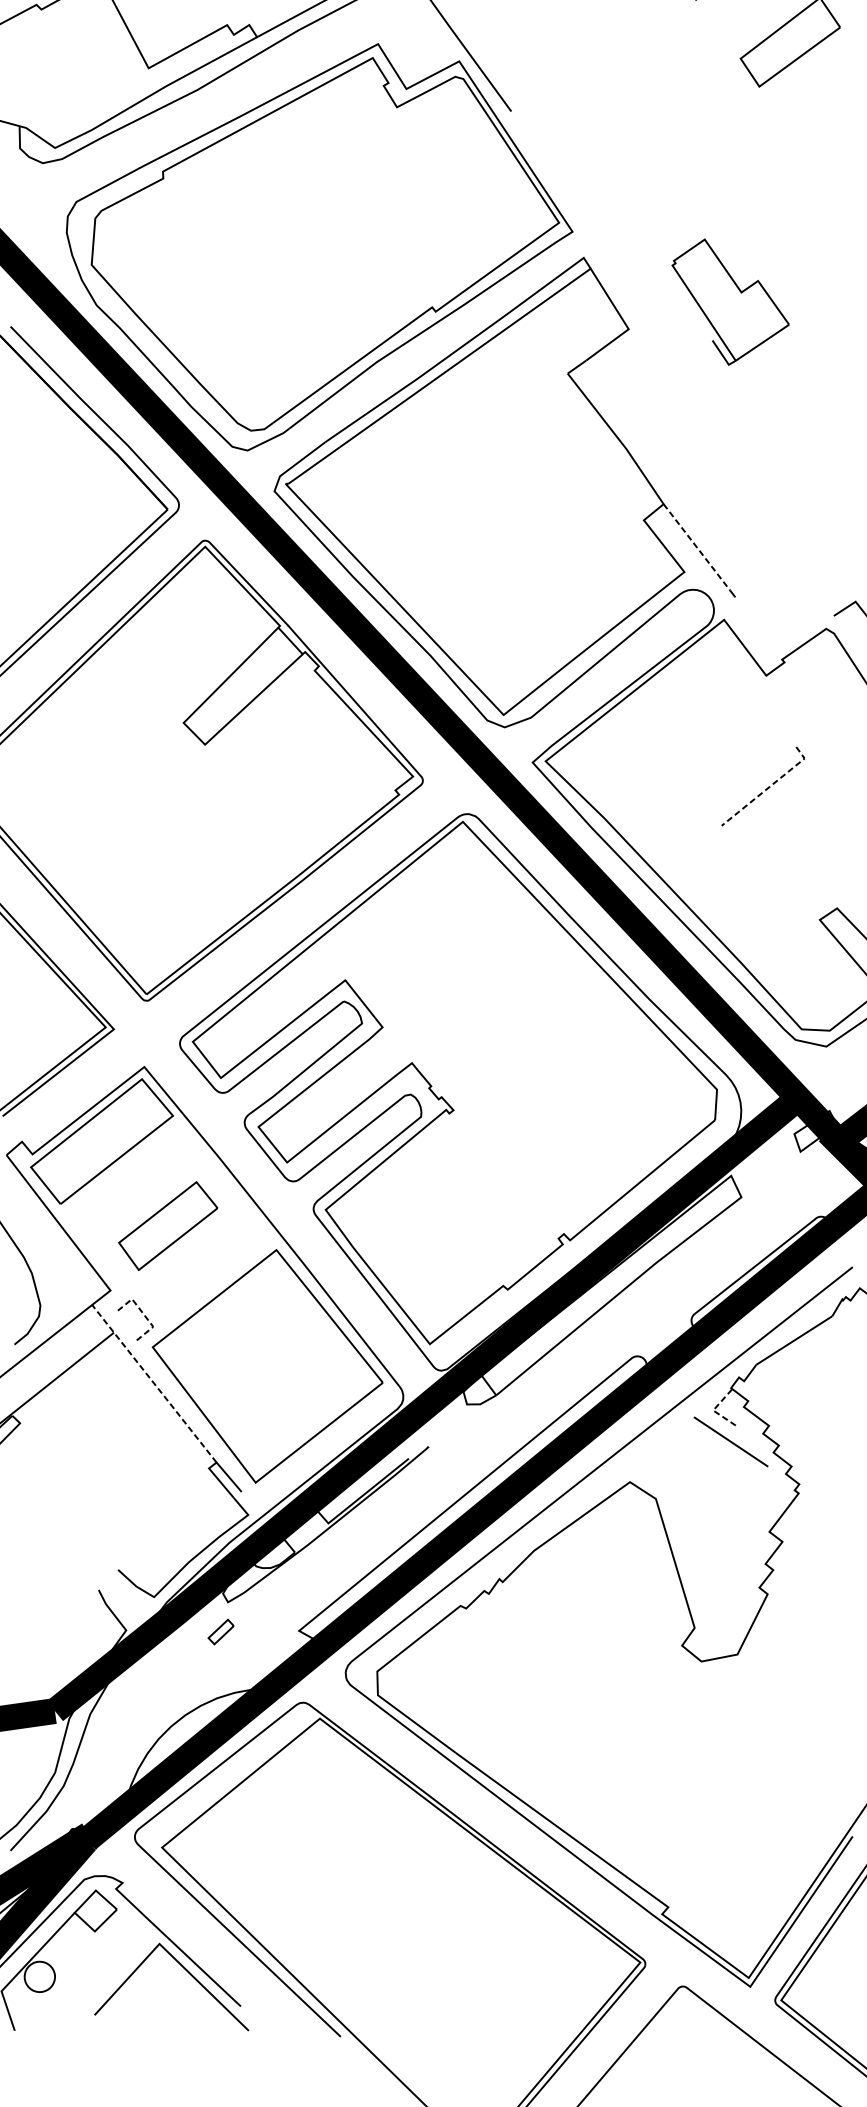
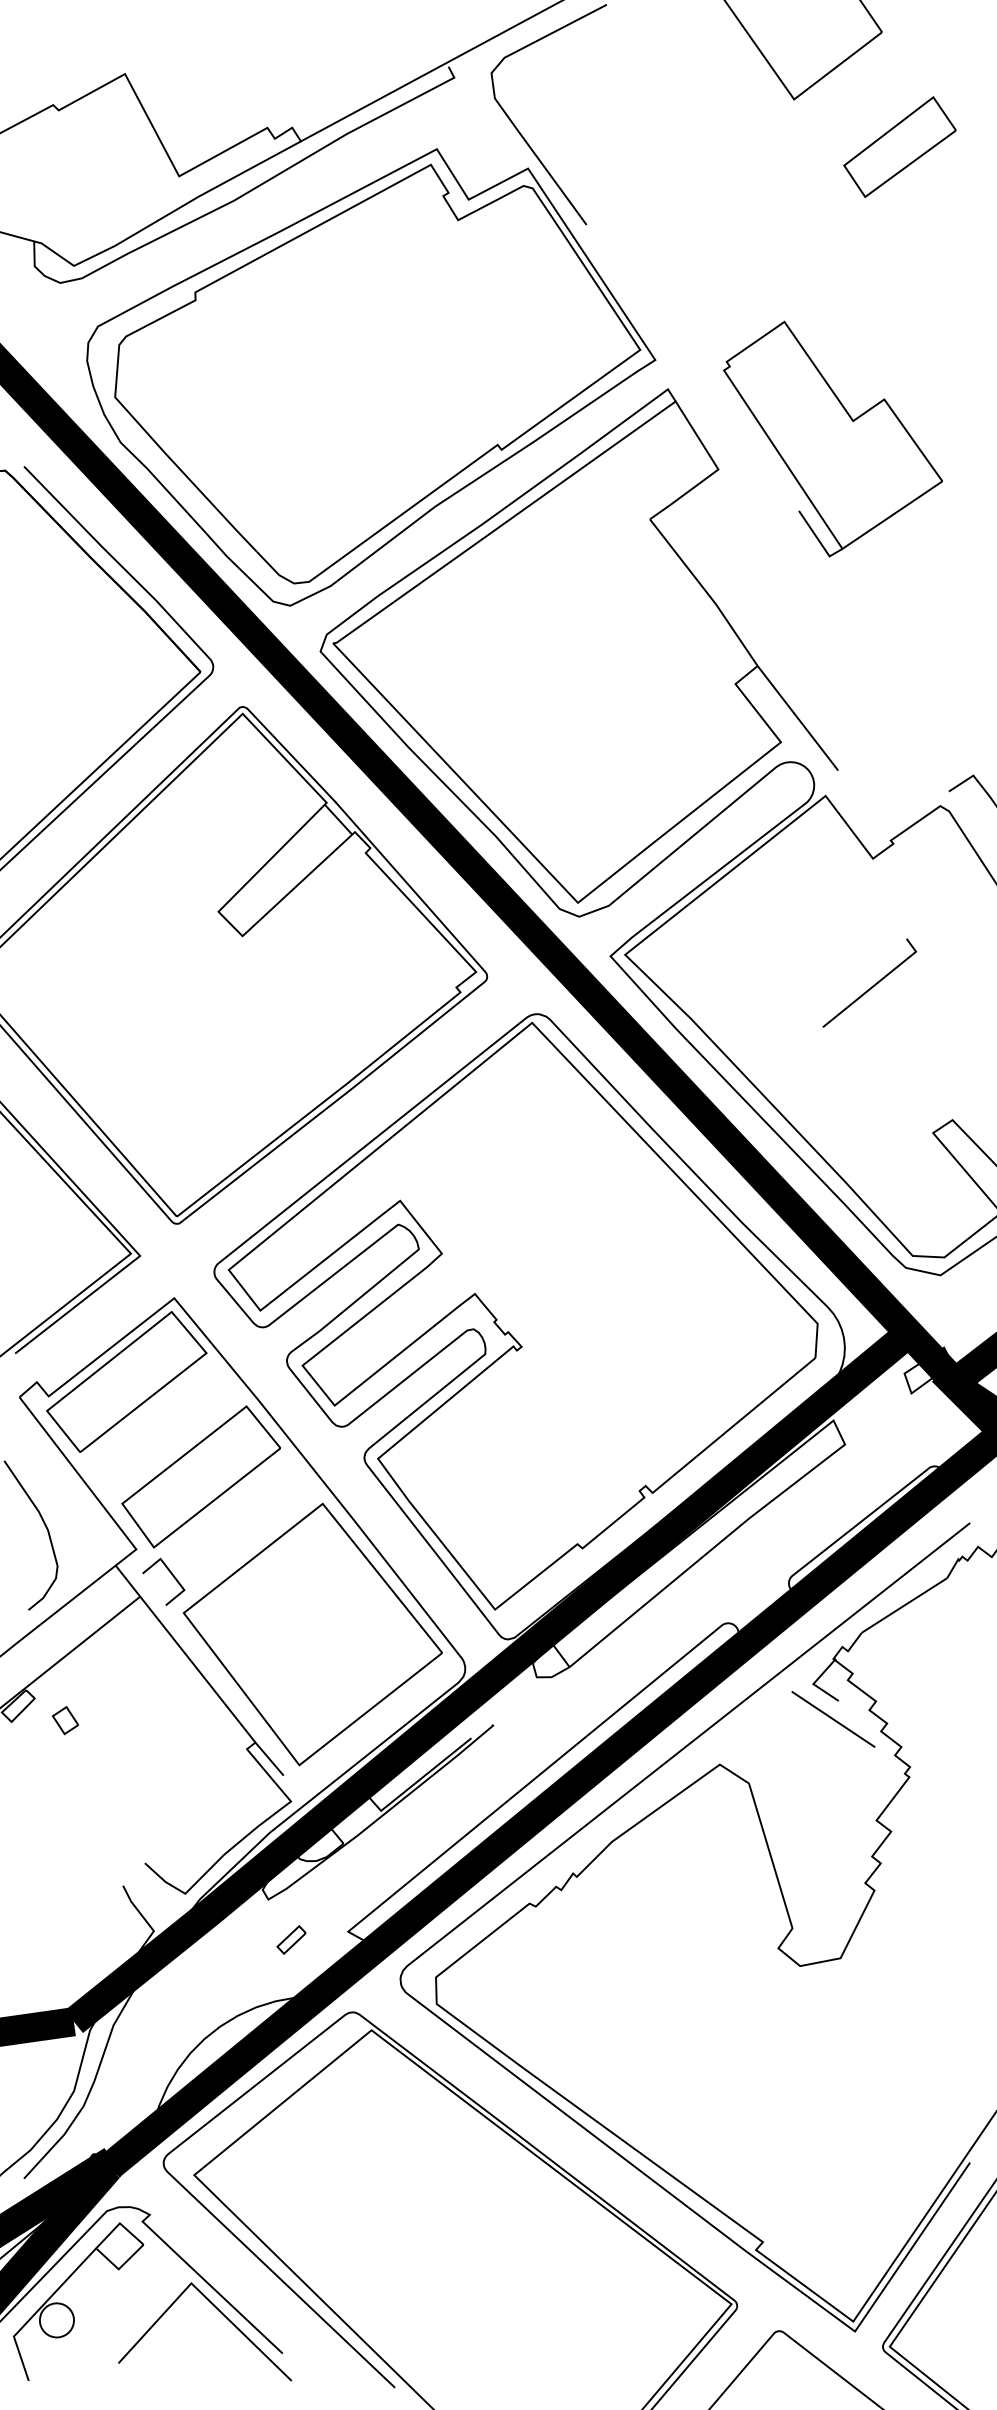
part: (730, 301) -> (832, 438), size x1.67
line: (697, 547) -> (795, 714), dashed -> solid
line: (769, 786) -> (876, 983), dashed -> solid
part: (167, 1225) -> (200, 1476), size x1.43
line: (142, 1312) -> (172, 1574), dashed -> solid
line: (153, 1383) -> (184, 1653), dashed -> solid
line: (714, 1409) -> (814, 1682), dashed -> solid
part: (47, 1442) -> (65, 1720), added
part: (221, 1631) -> (291, 1939), moved

